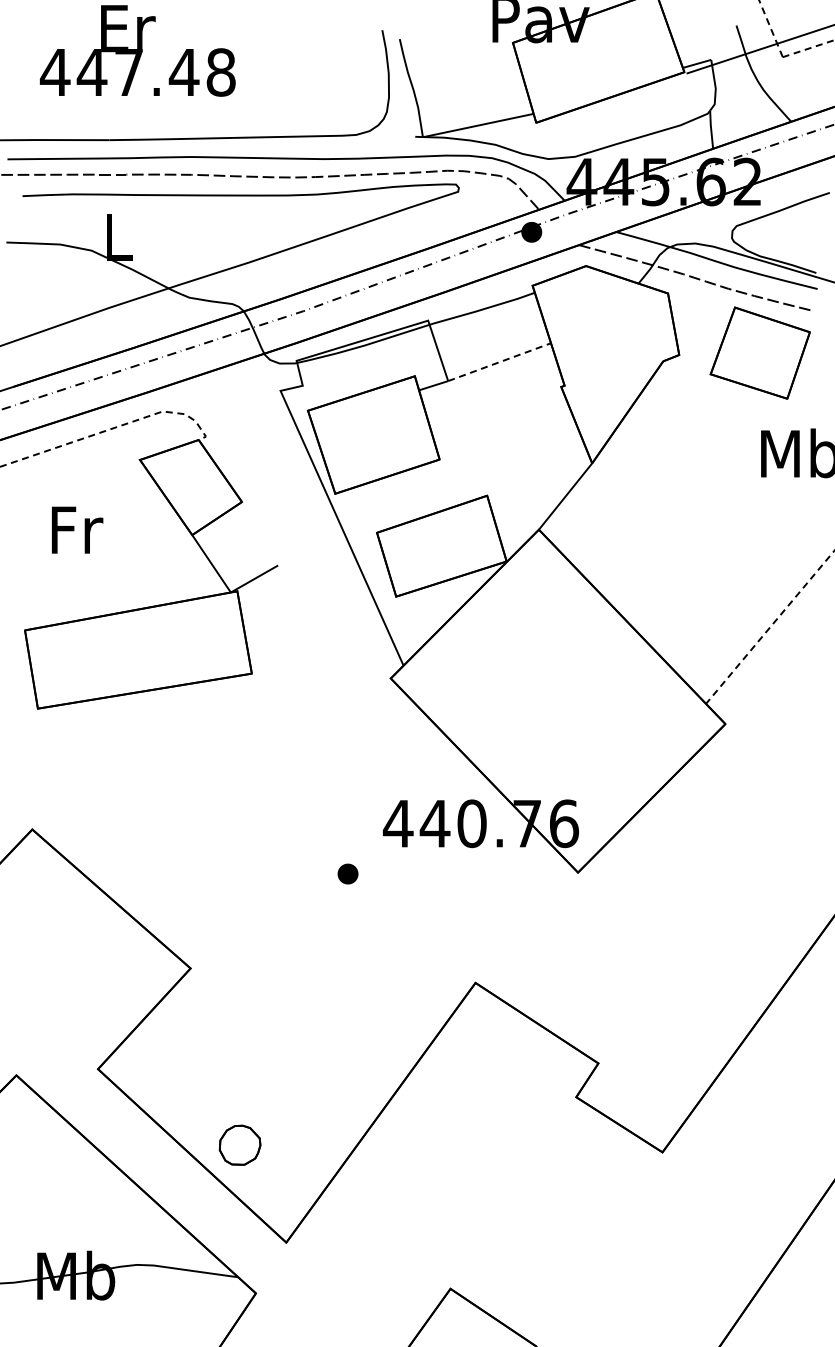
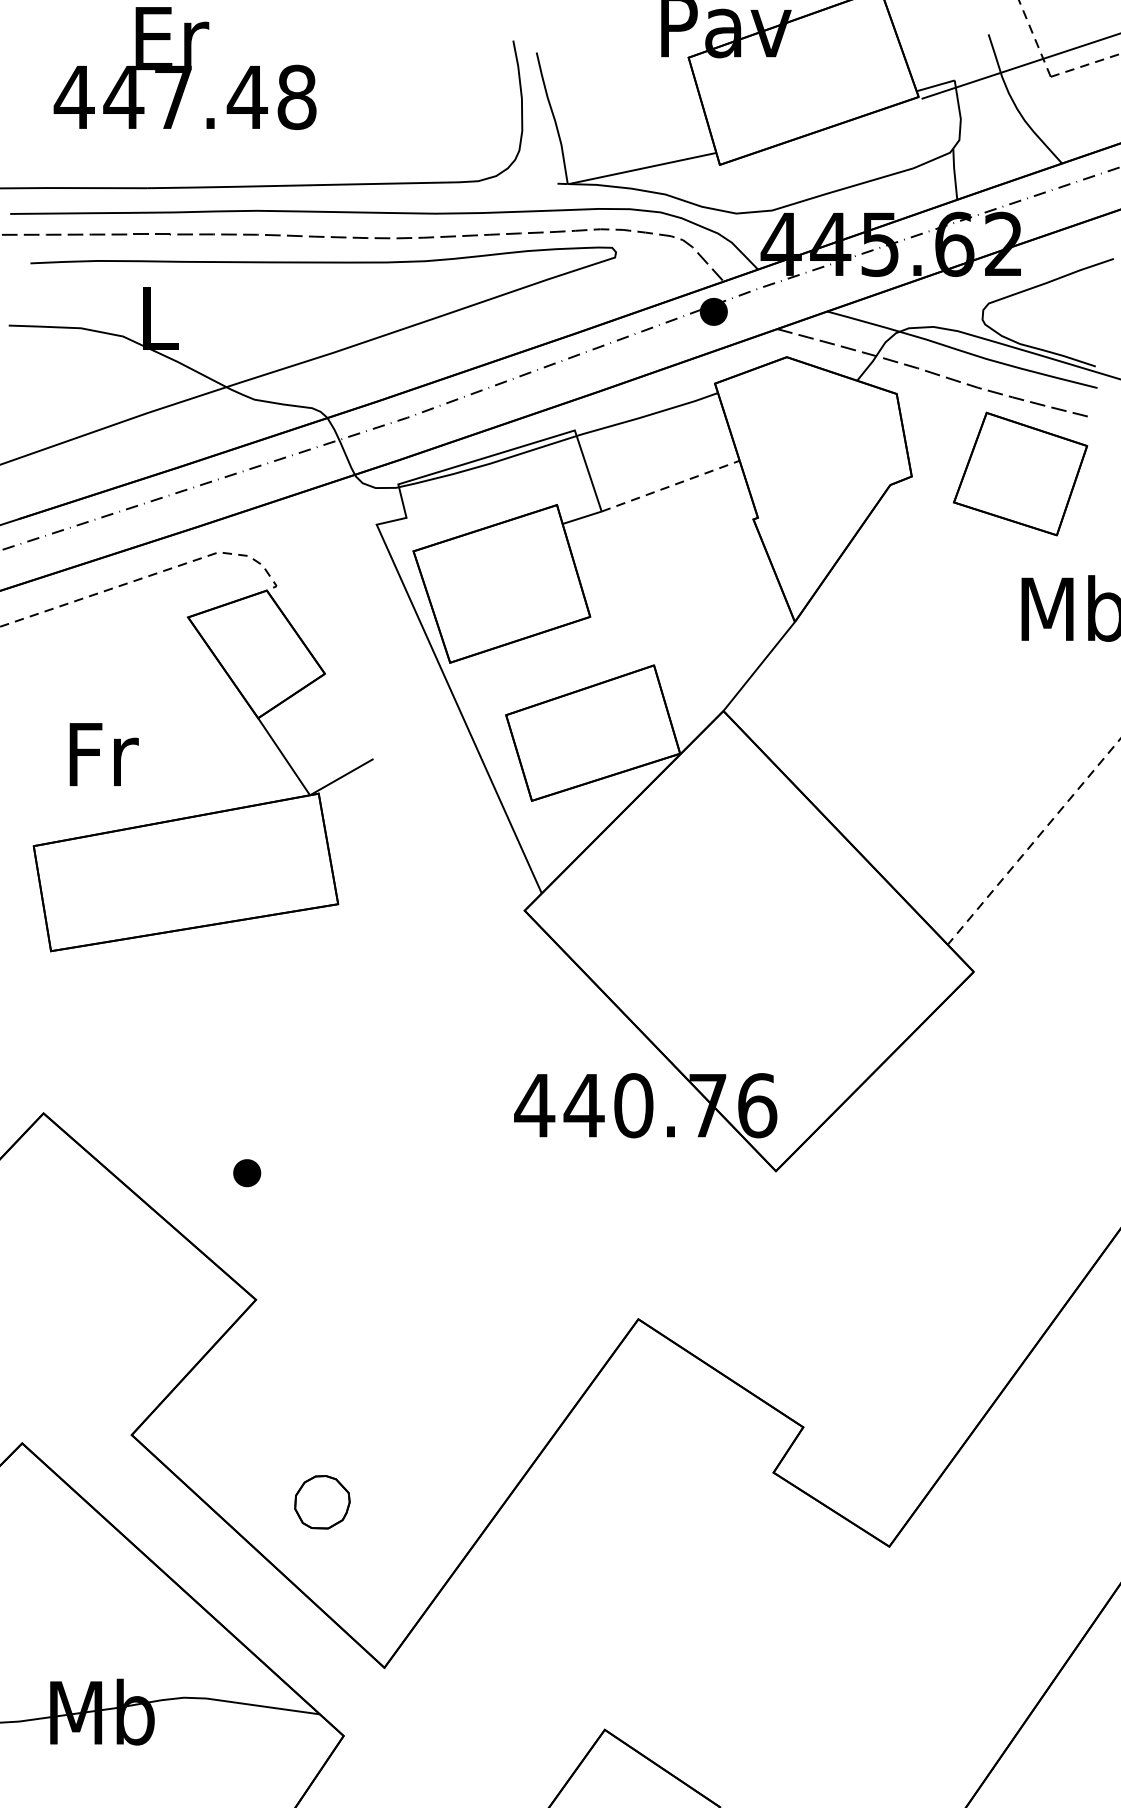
text: (77, 529) -> (104, 753), moved
part: (347, 873) -> (246, 1172), moved
part: (239, 1144) -> (321, 1501), moved

